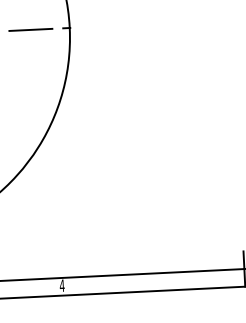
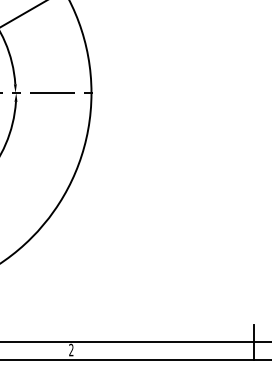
text: (61, 285) -> (70, 349), 4 -> 2

